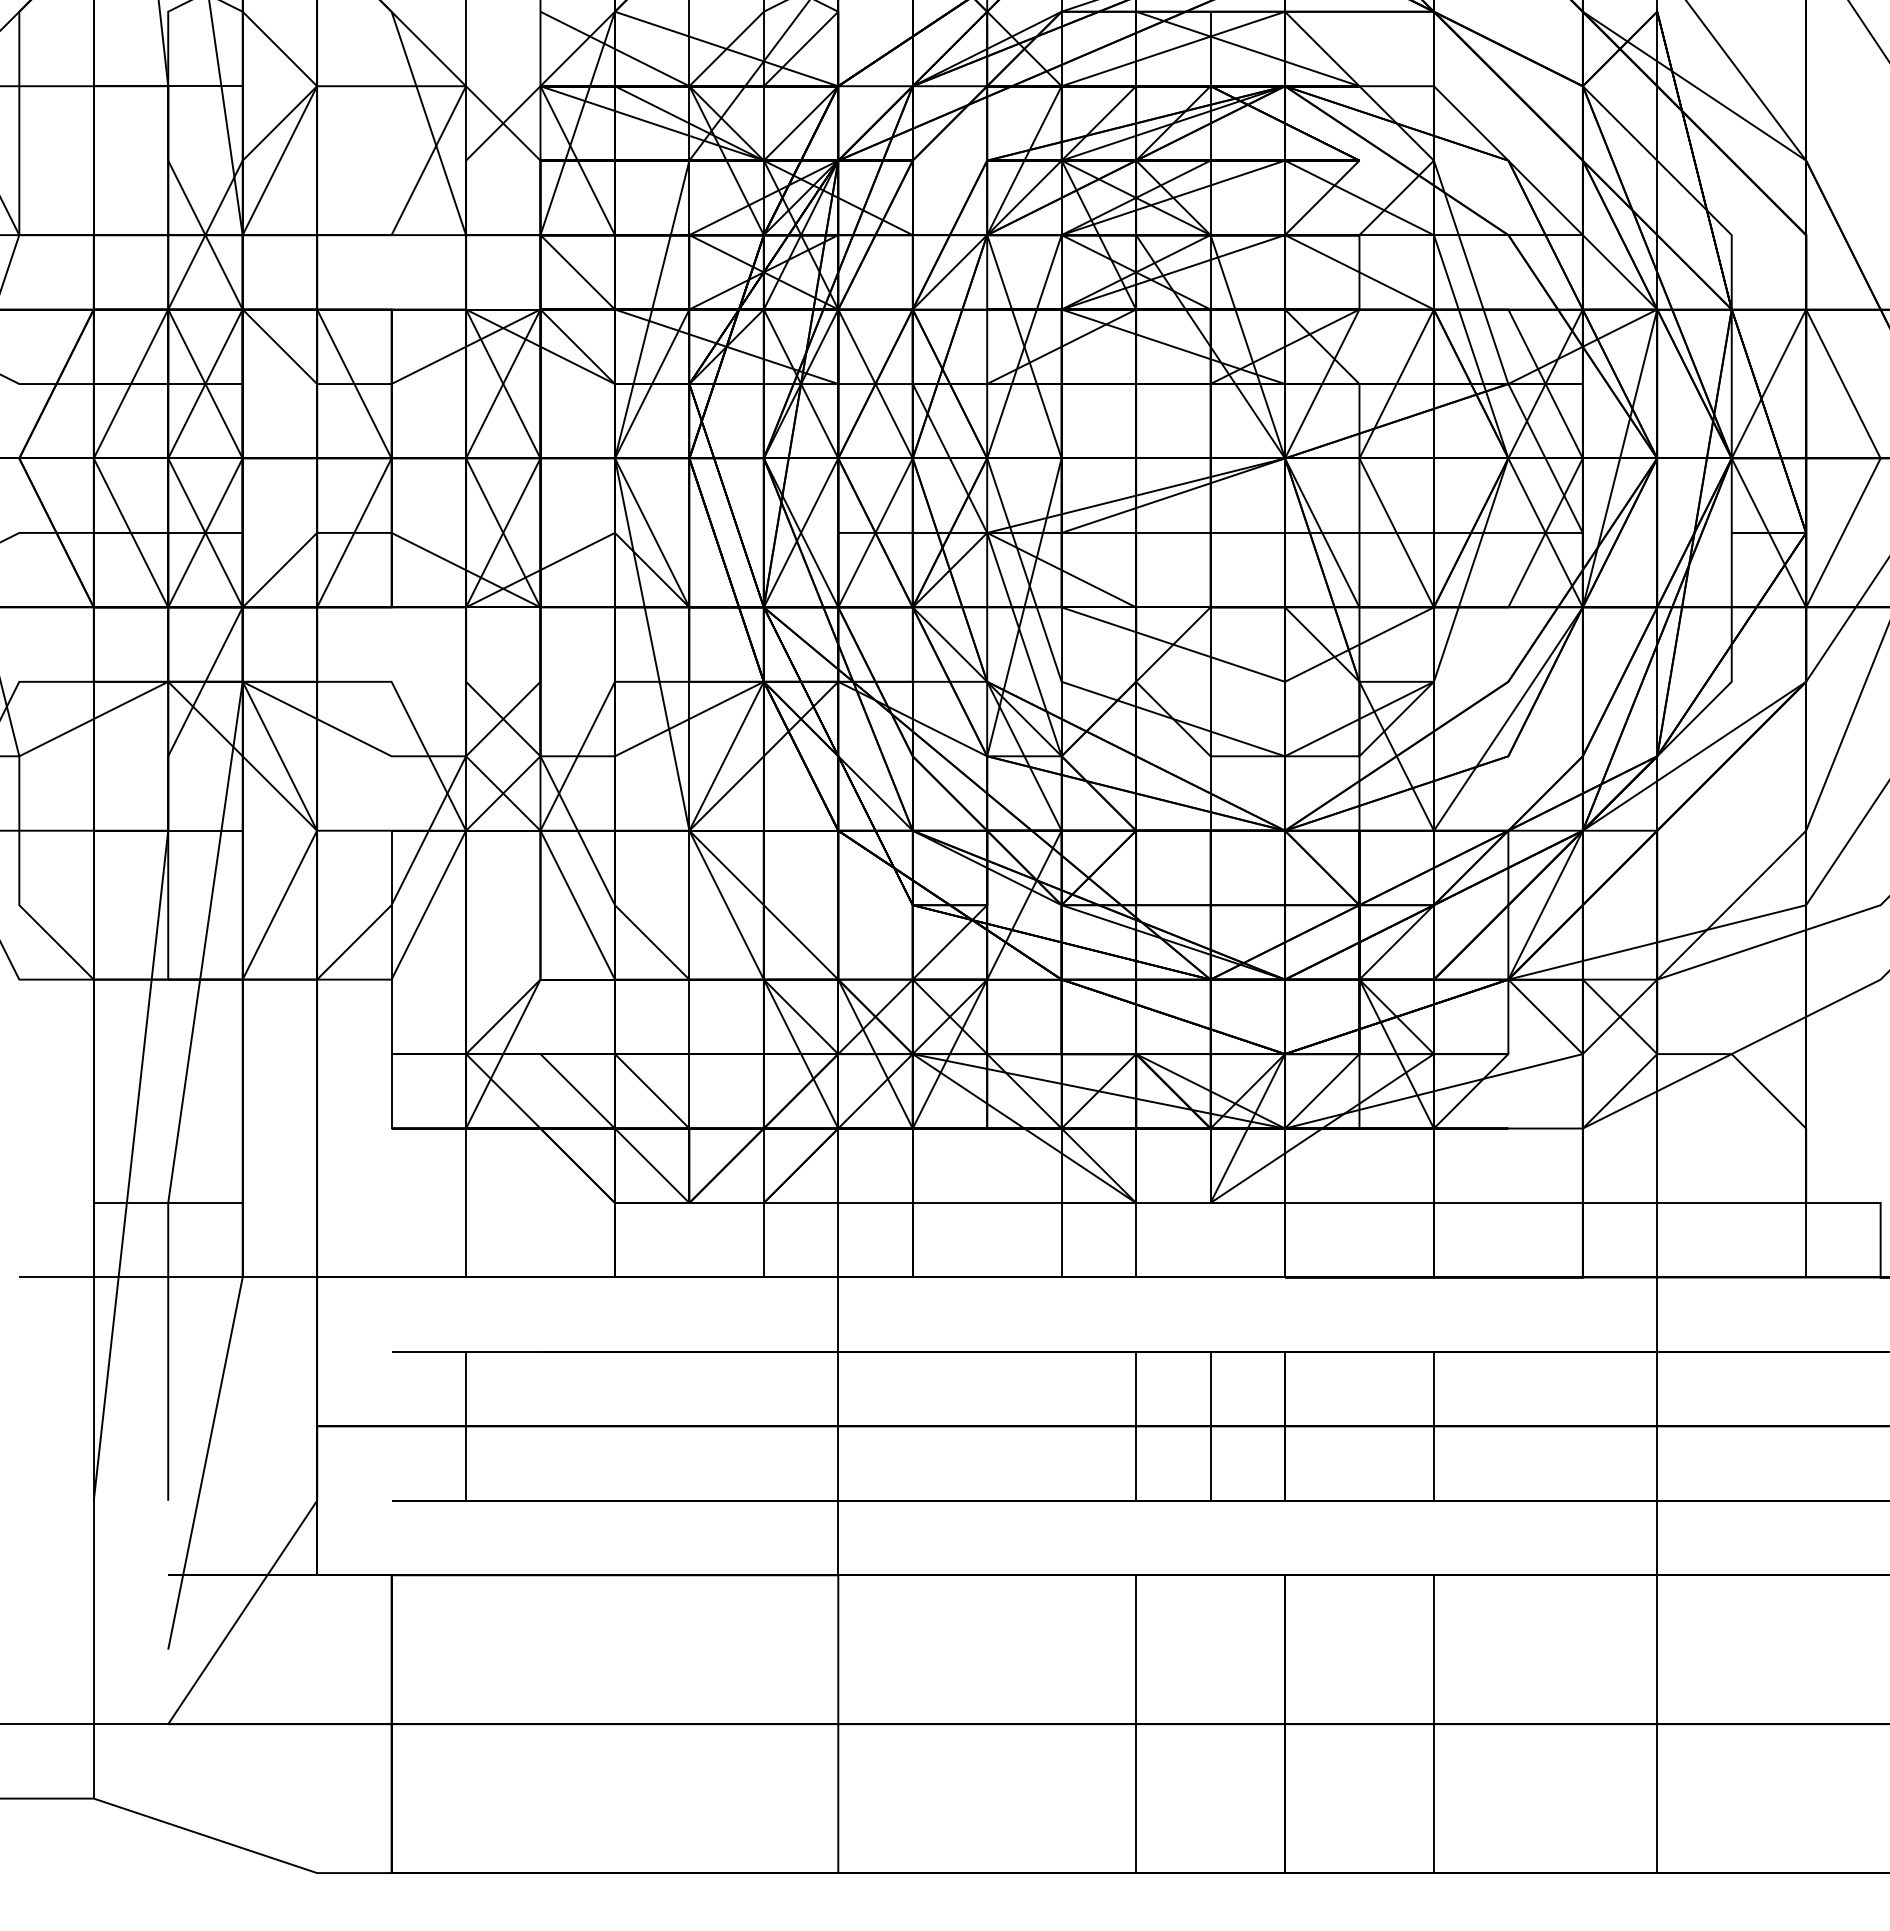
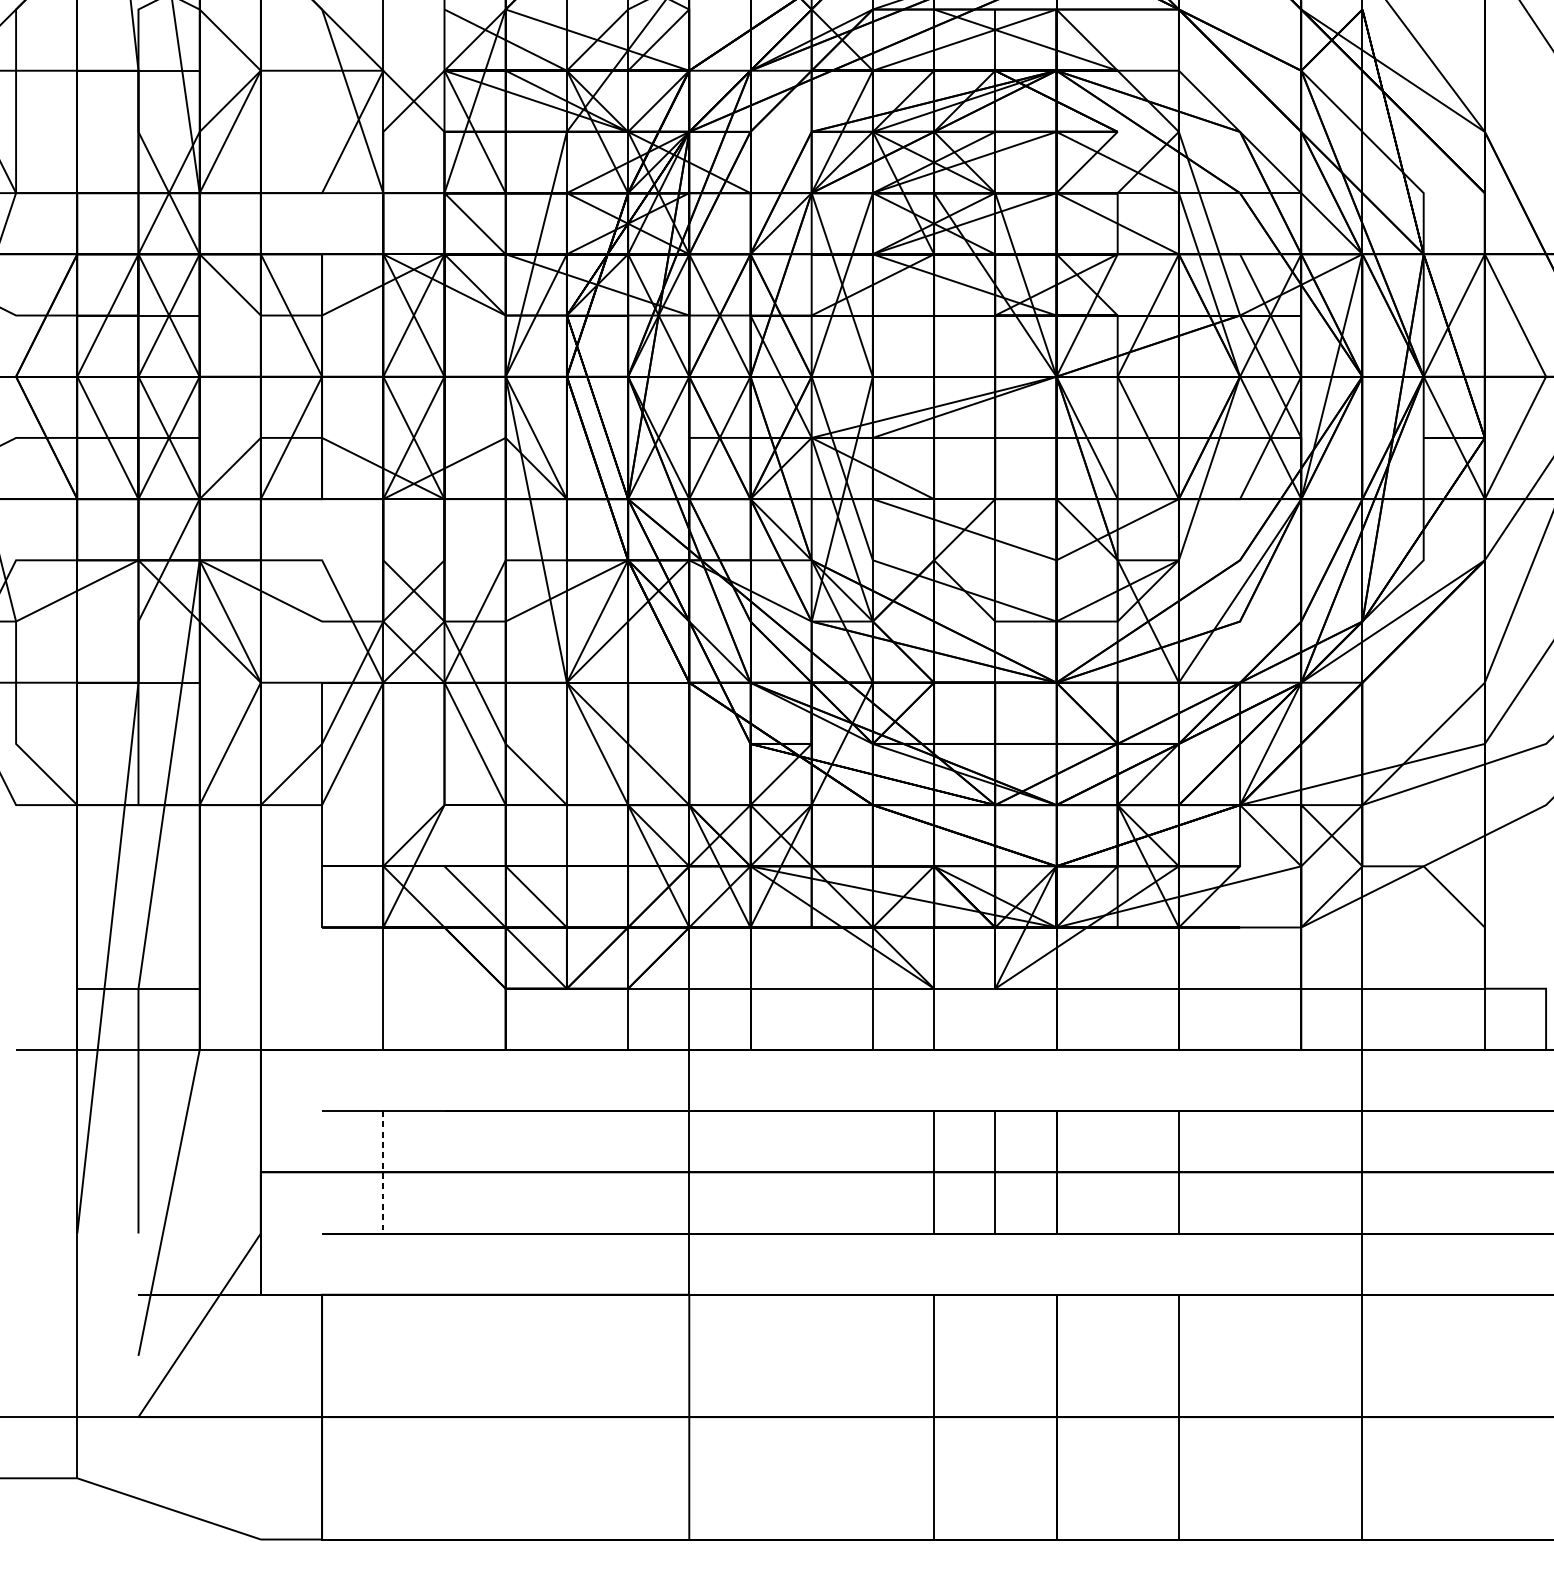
line: (466, 1426) -> (383, 1172), solid -> dashed

